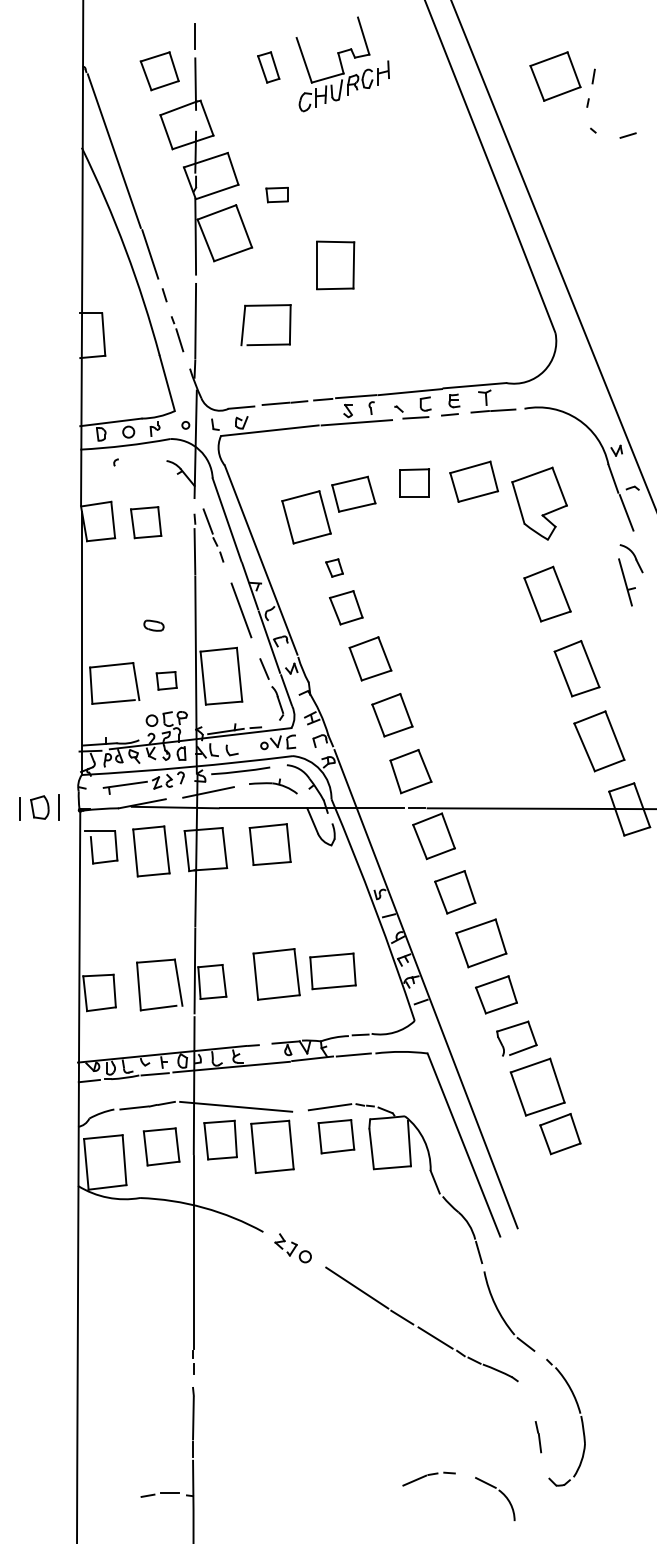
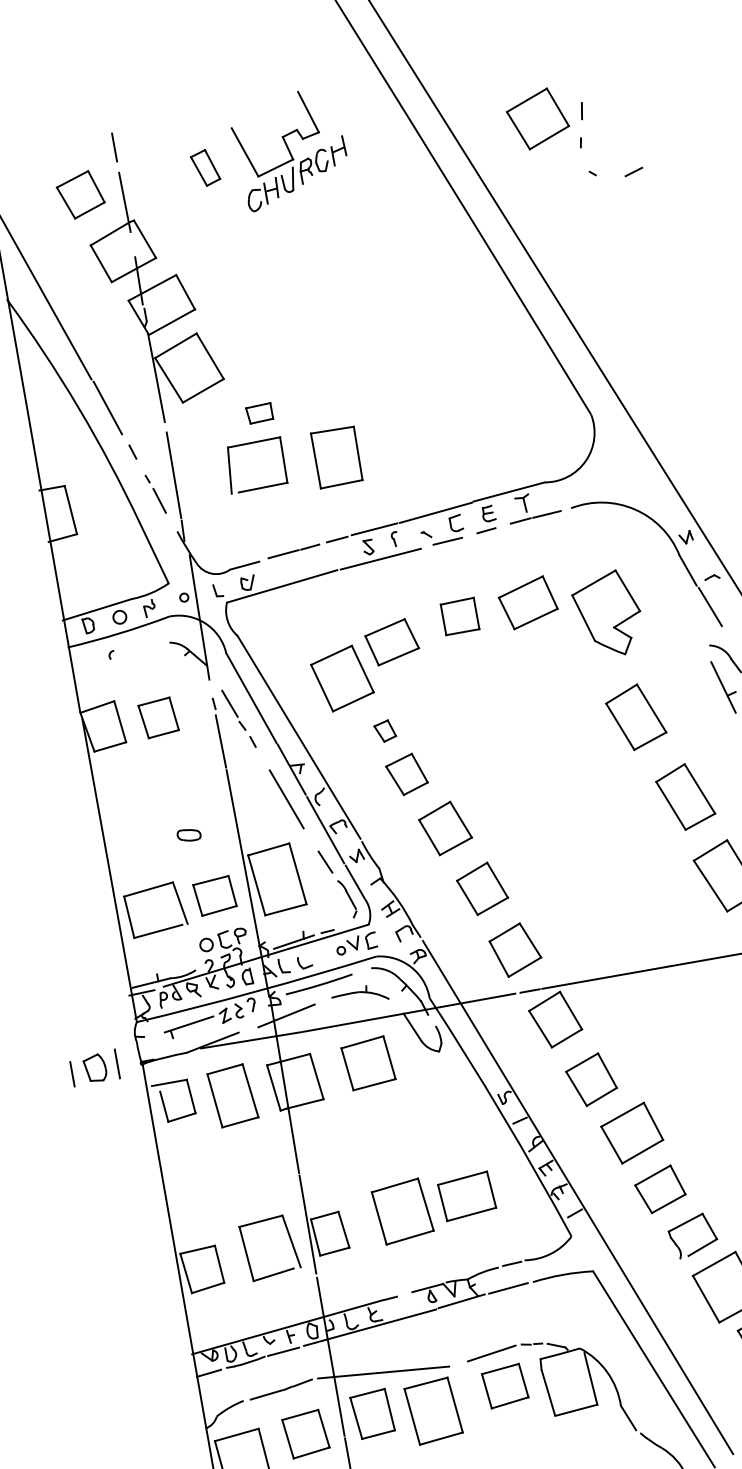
part: (276, 194) -> (258, 413), moved
part: (335, 265) -> (337, 457), moved
part: (166, 680) -> (214, 895), size x1.67

